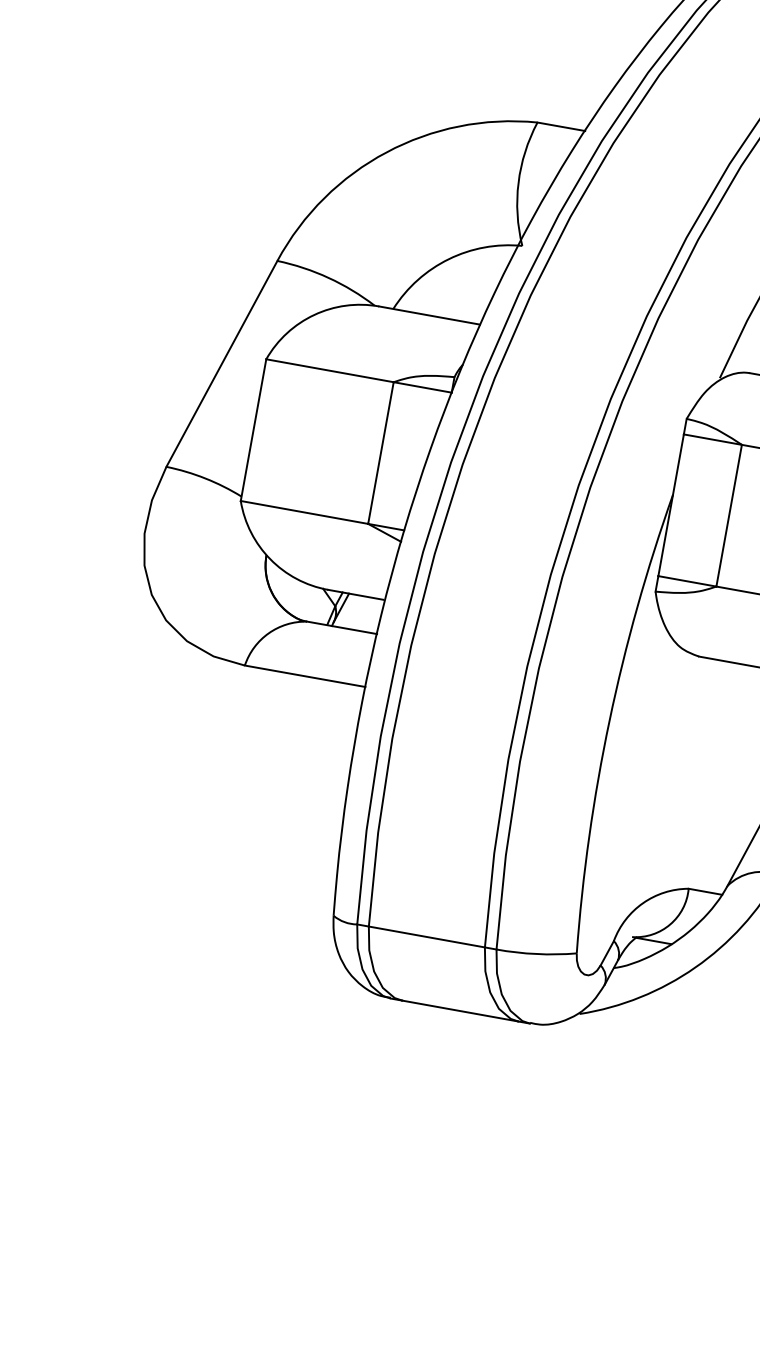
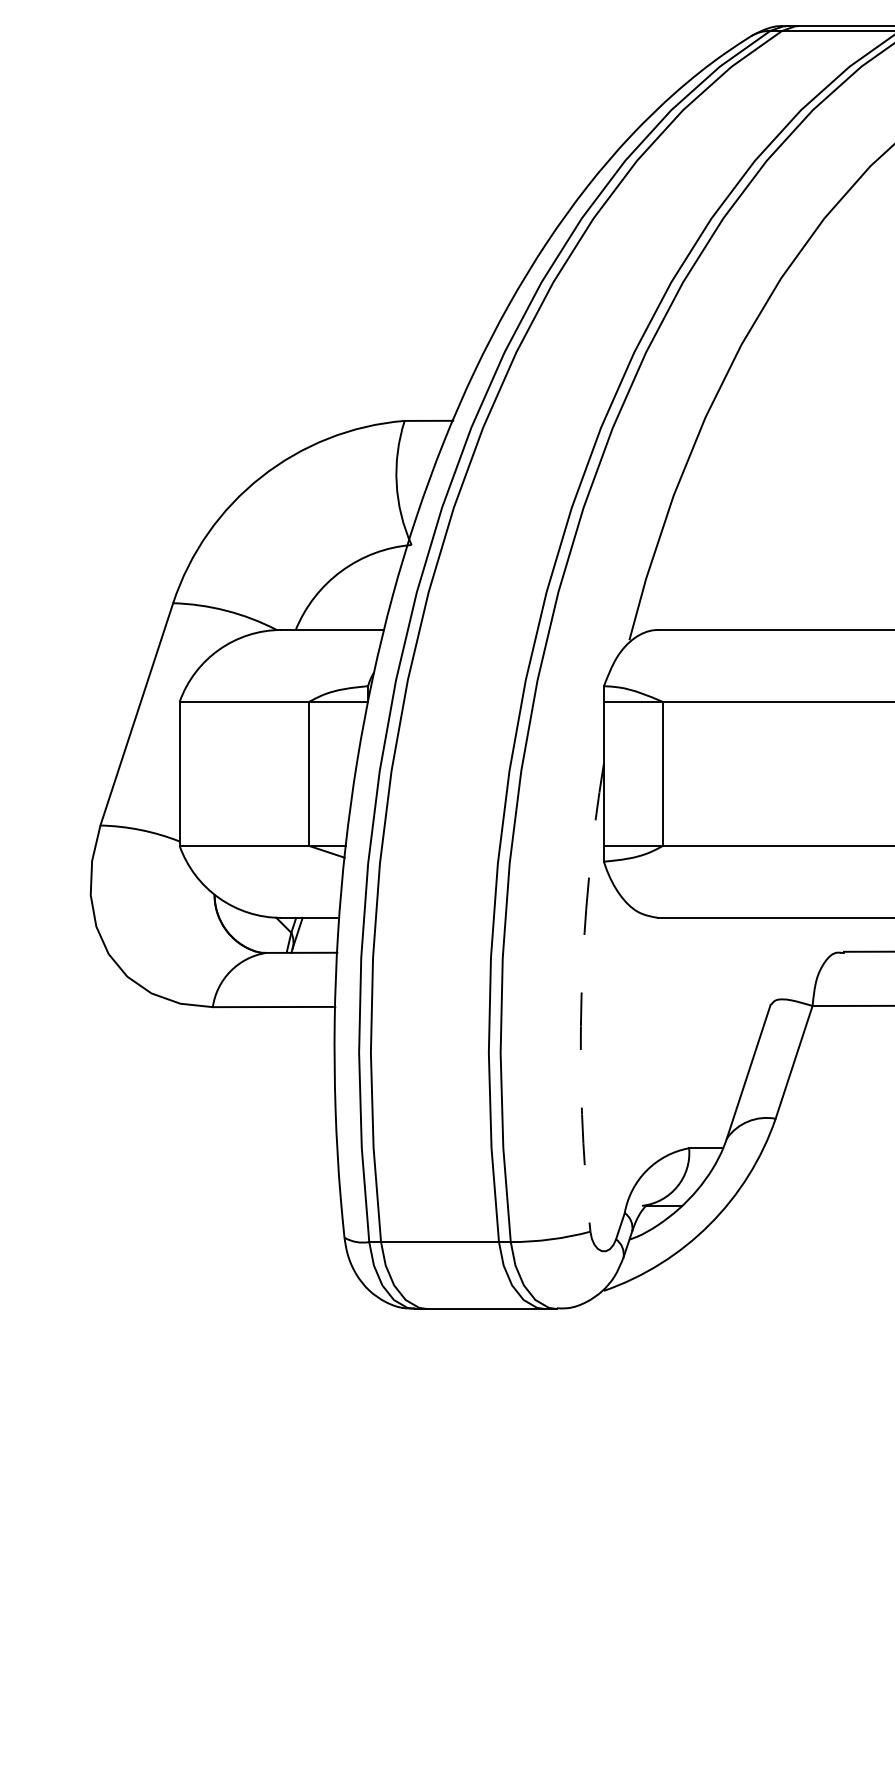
arc: (609, 721) -> (581, 997), solid -> dashed

